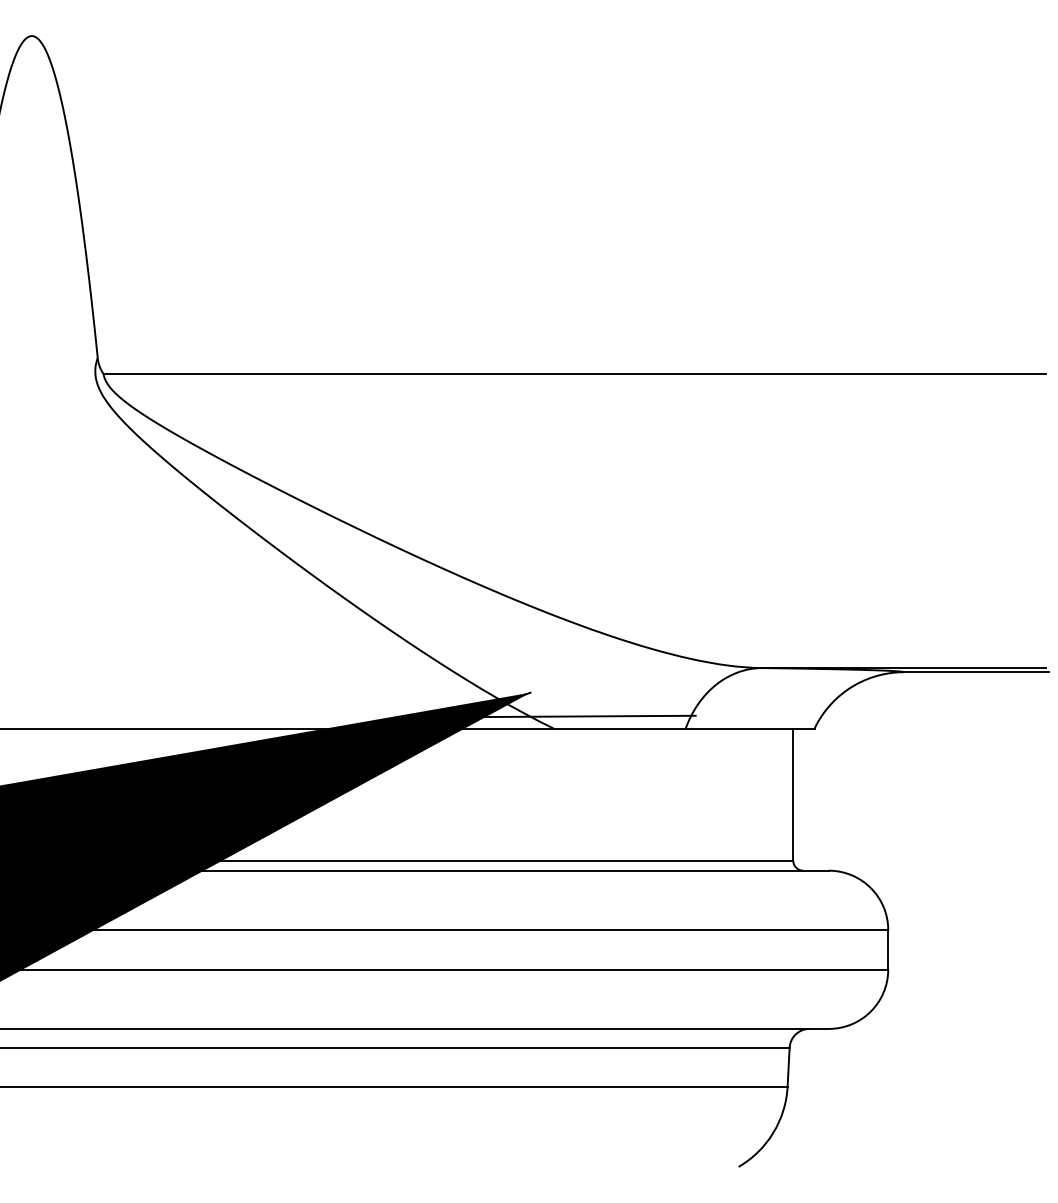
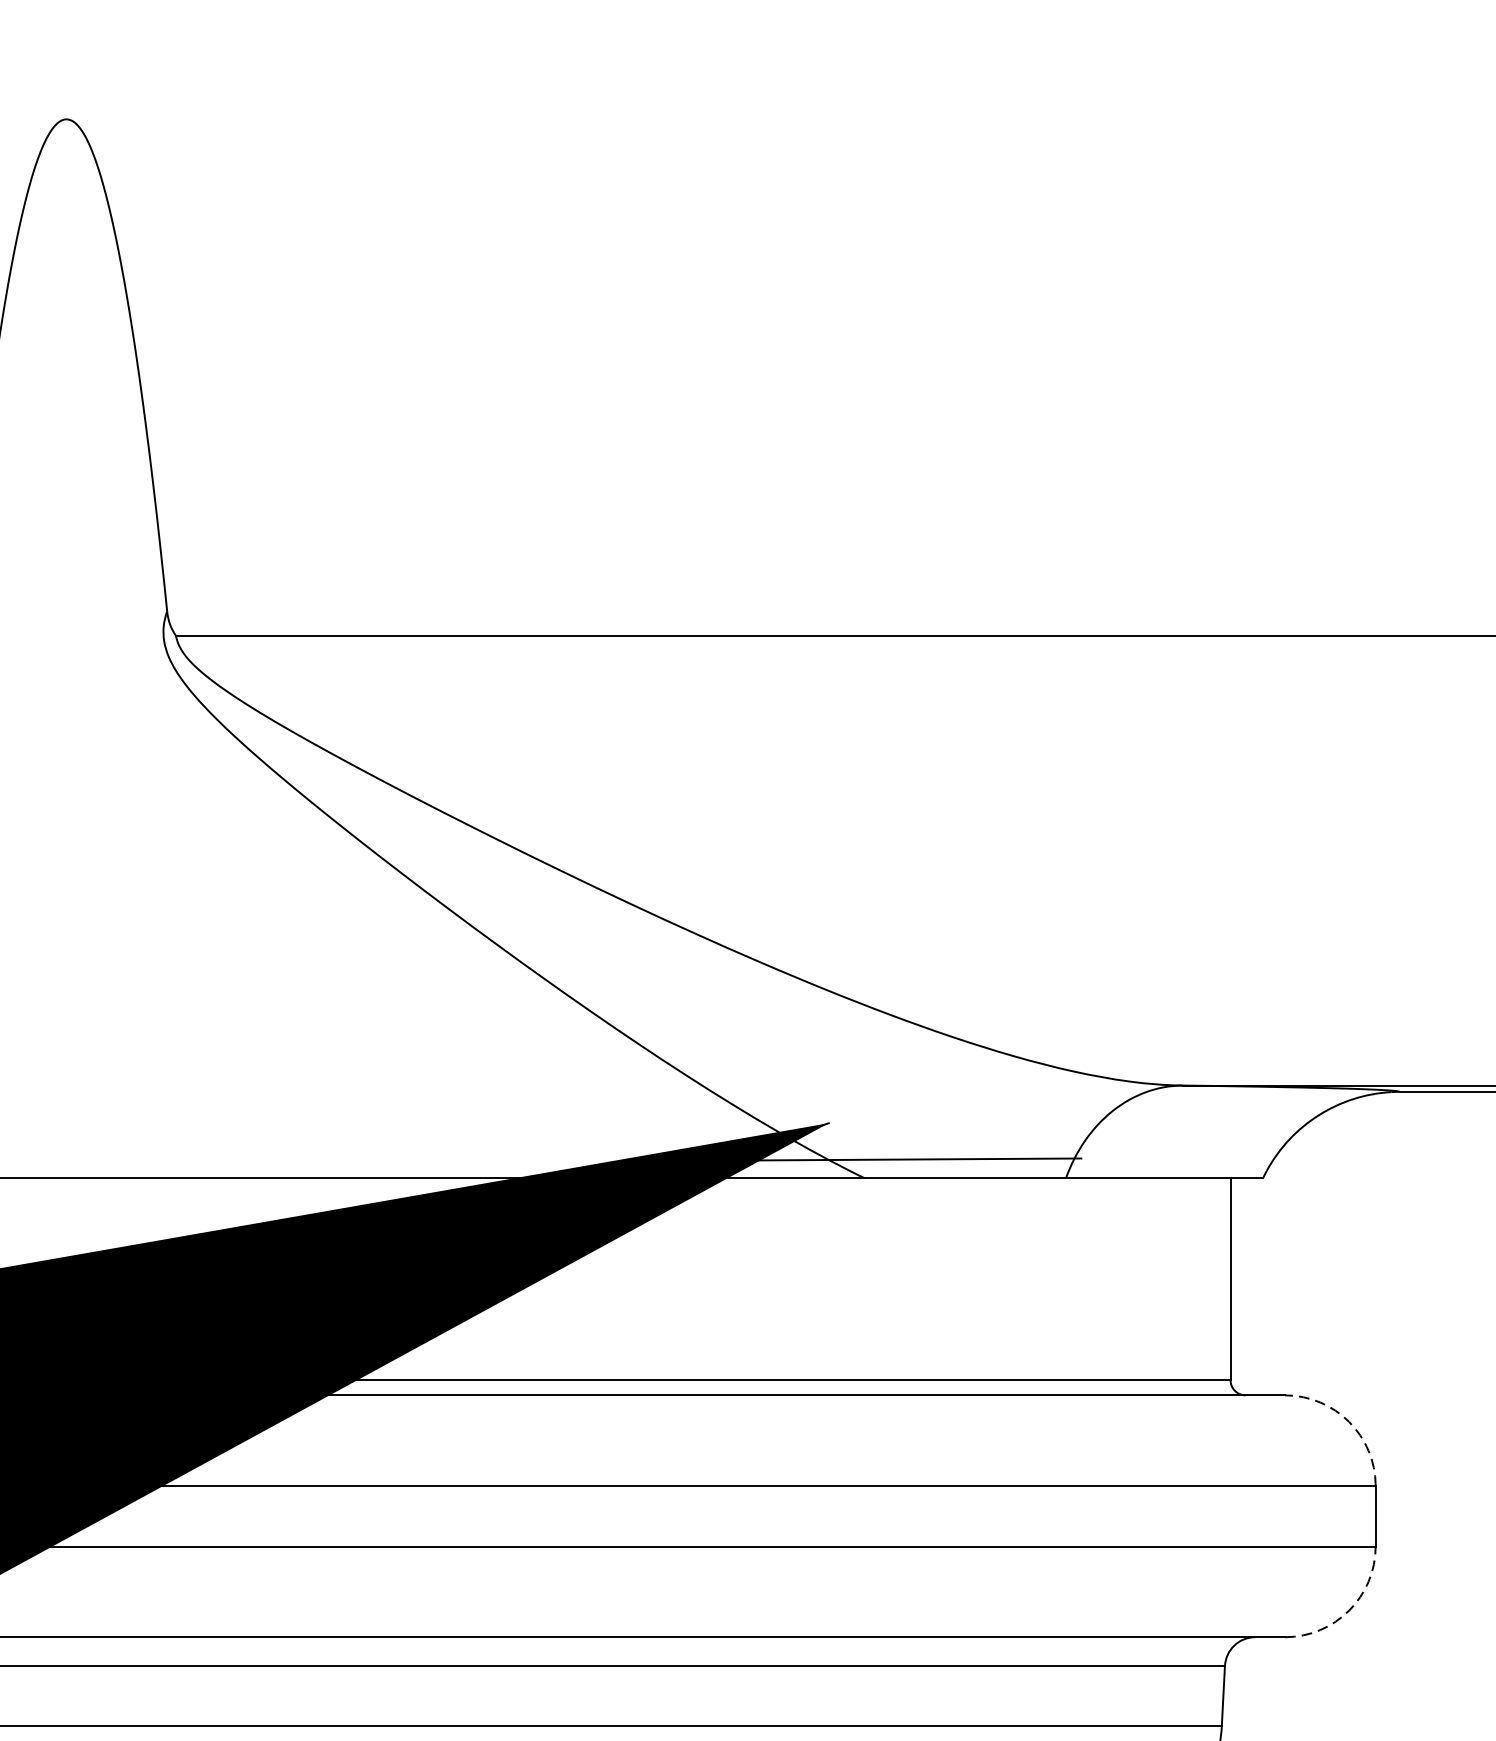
arc: (870, 888) -> (1348, 1422), solid -> dashed
arc: (870, 1011) -> (1348, 1610), solid -> dashed

